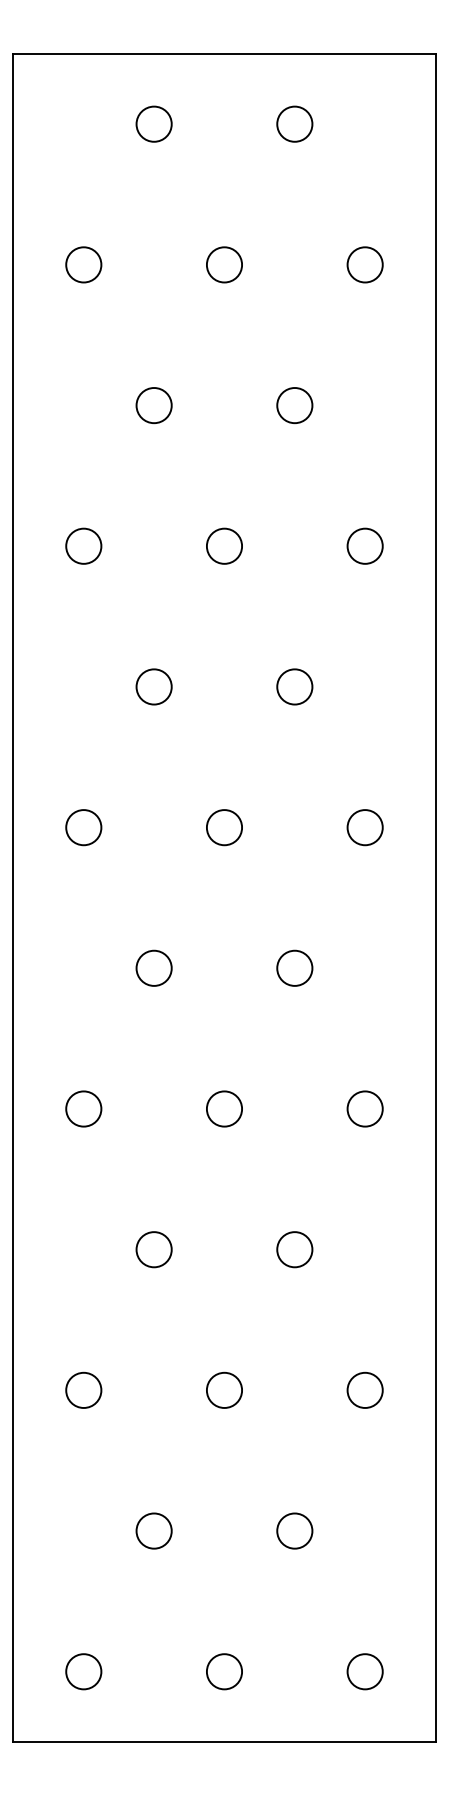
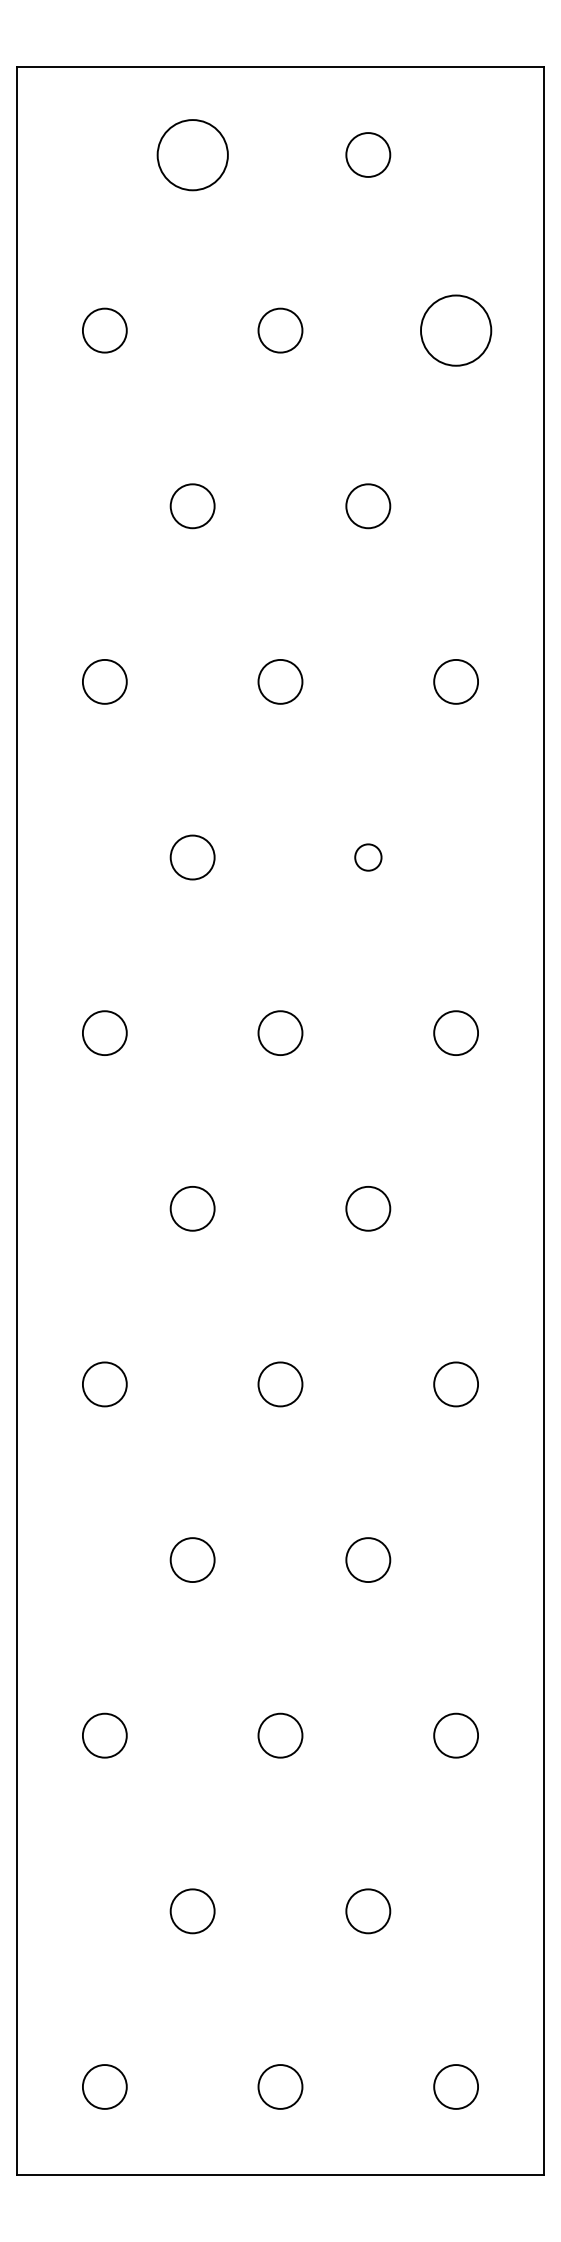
circle: (153, 123) -> (191, 154), size x1.6
circle: (364, 264) -> (455, 330), size x1.6
circle: (294, 686) -> (367, 856), size x0.6

